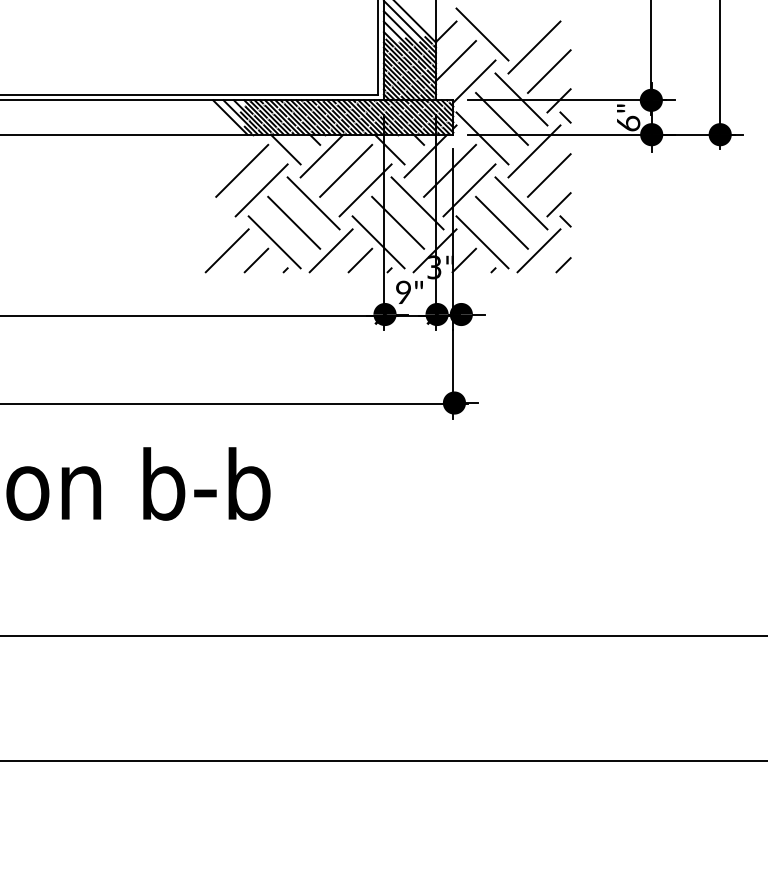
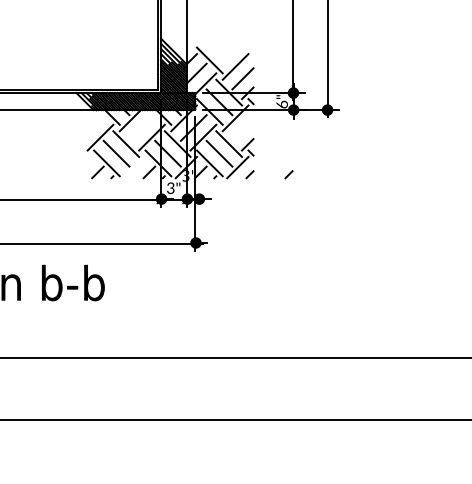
line: (241, 169) -> (90, 127), removed
line: (346, 169) -> (142, 127), removed
line: (548, 173) -> (242, 129), removed
line: (227, 250) -> (83, 167), removed
line: (330, 250) -> (134, 167), removed
line: (641, 264) -> (288, 174), added
text: (403, 293) -> (170, 188), 9" -> 3"

